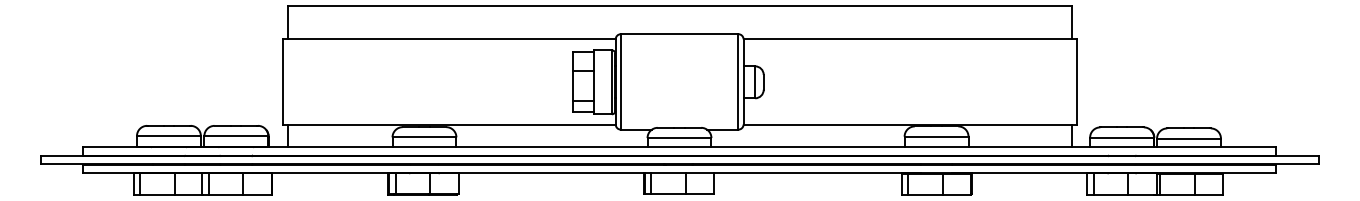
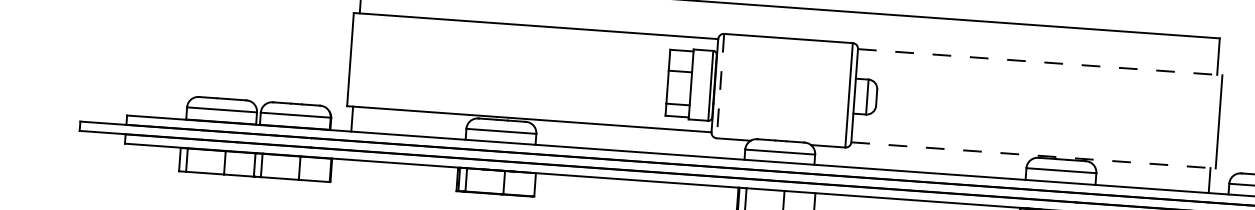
line: (910, 39) -> (1040, 62), solid -> dashed
line: (620, 81) -> (720, 85), solid -> dashed
line: (910, 124) -> (1033, 155), solid -> dashed

